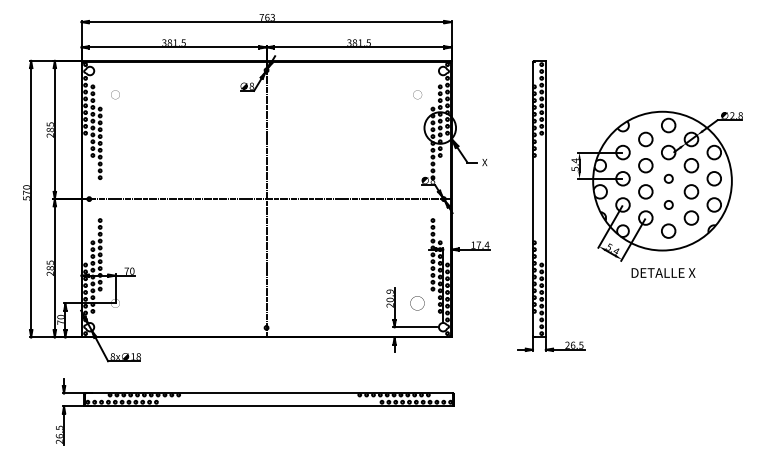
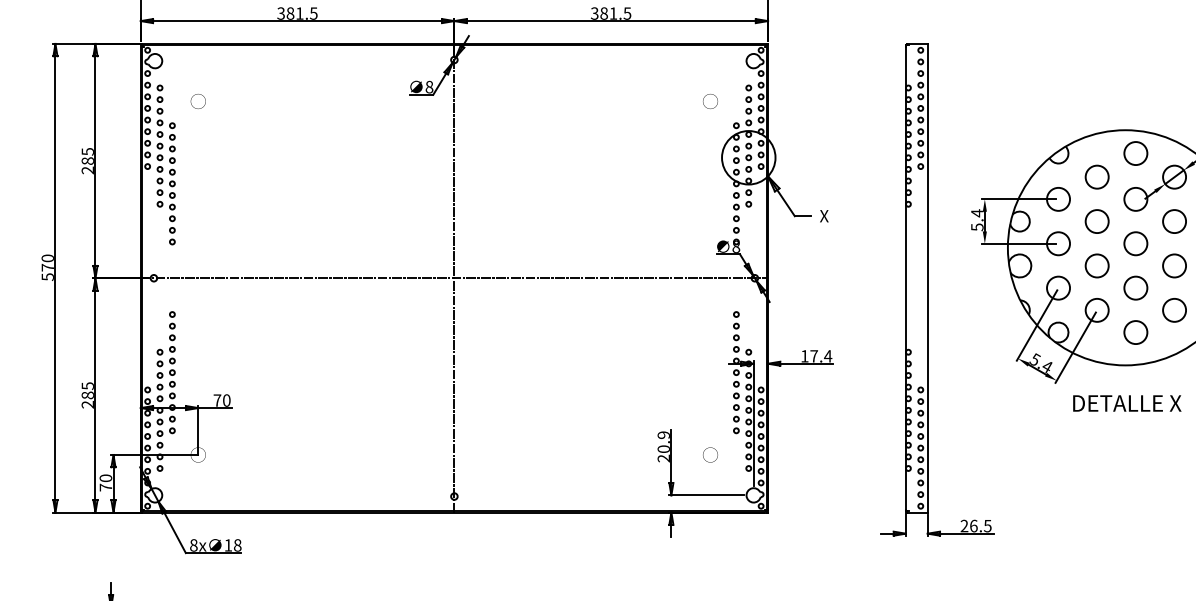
circle: (668, 178) -> (1135, 243), size x1.67
circle: (668, 204) -> (1135, 287), size x1.67
part: (417, 303) -> (710, 455), size x0.62

